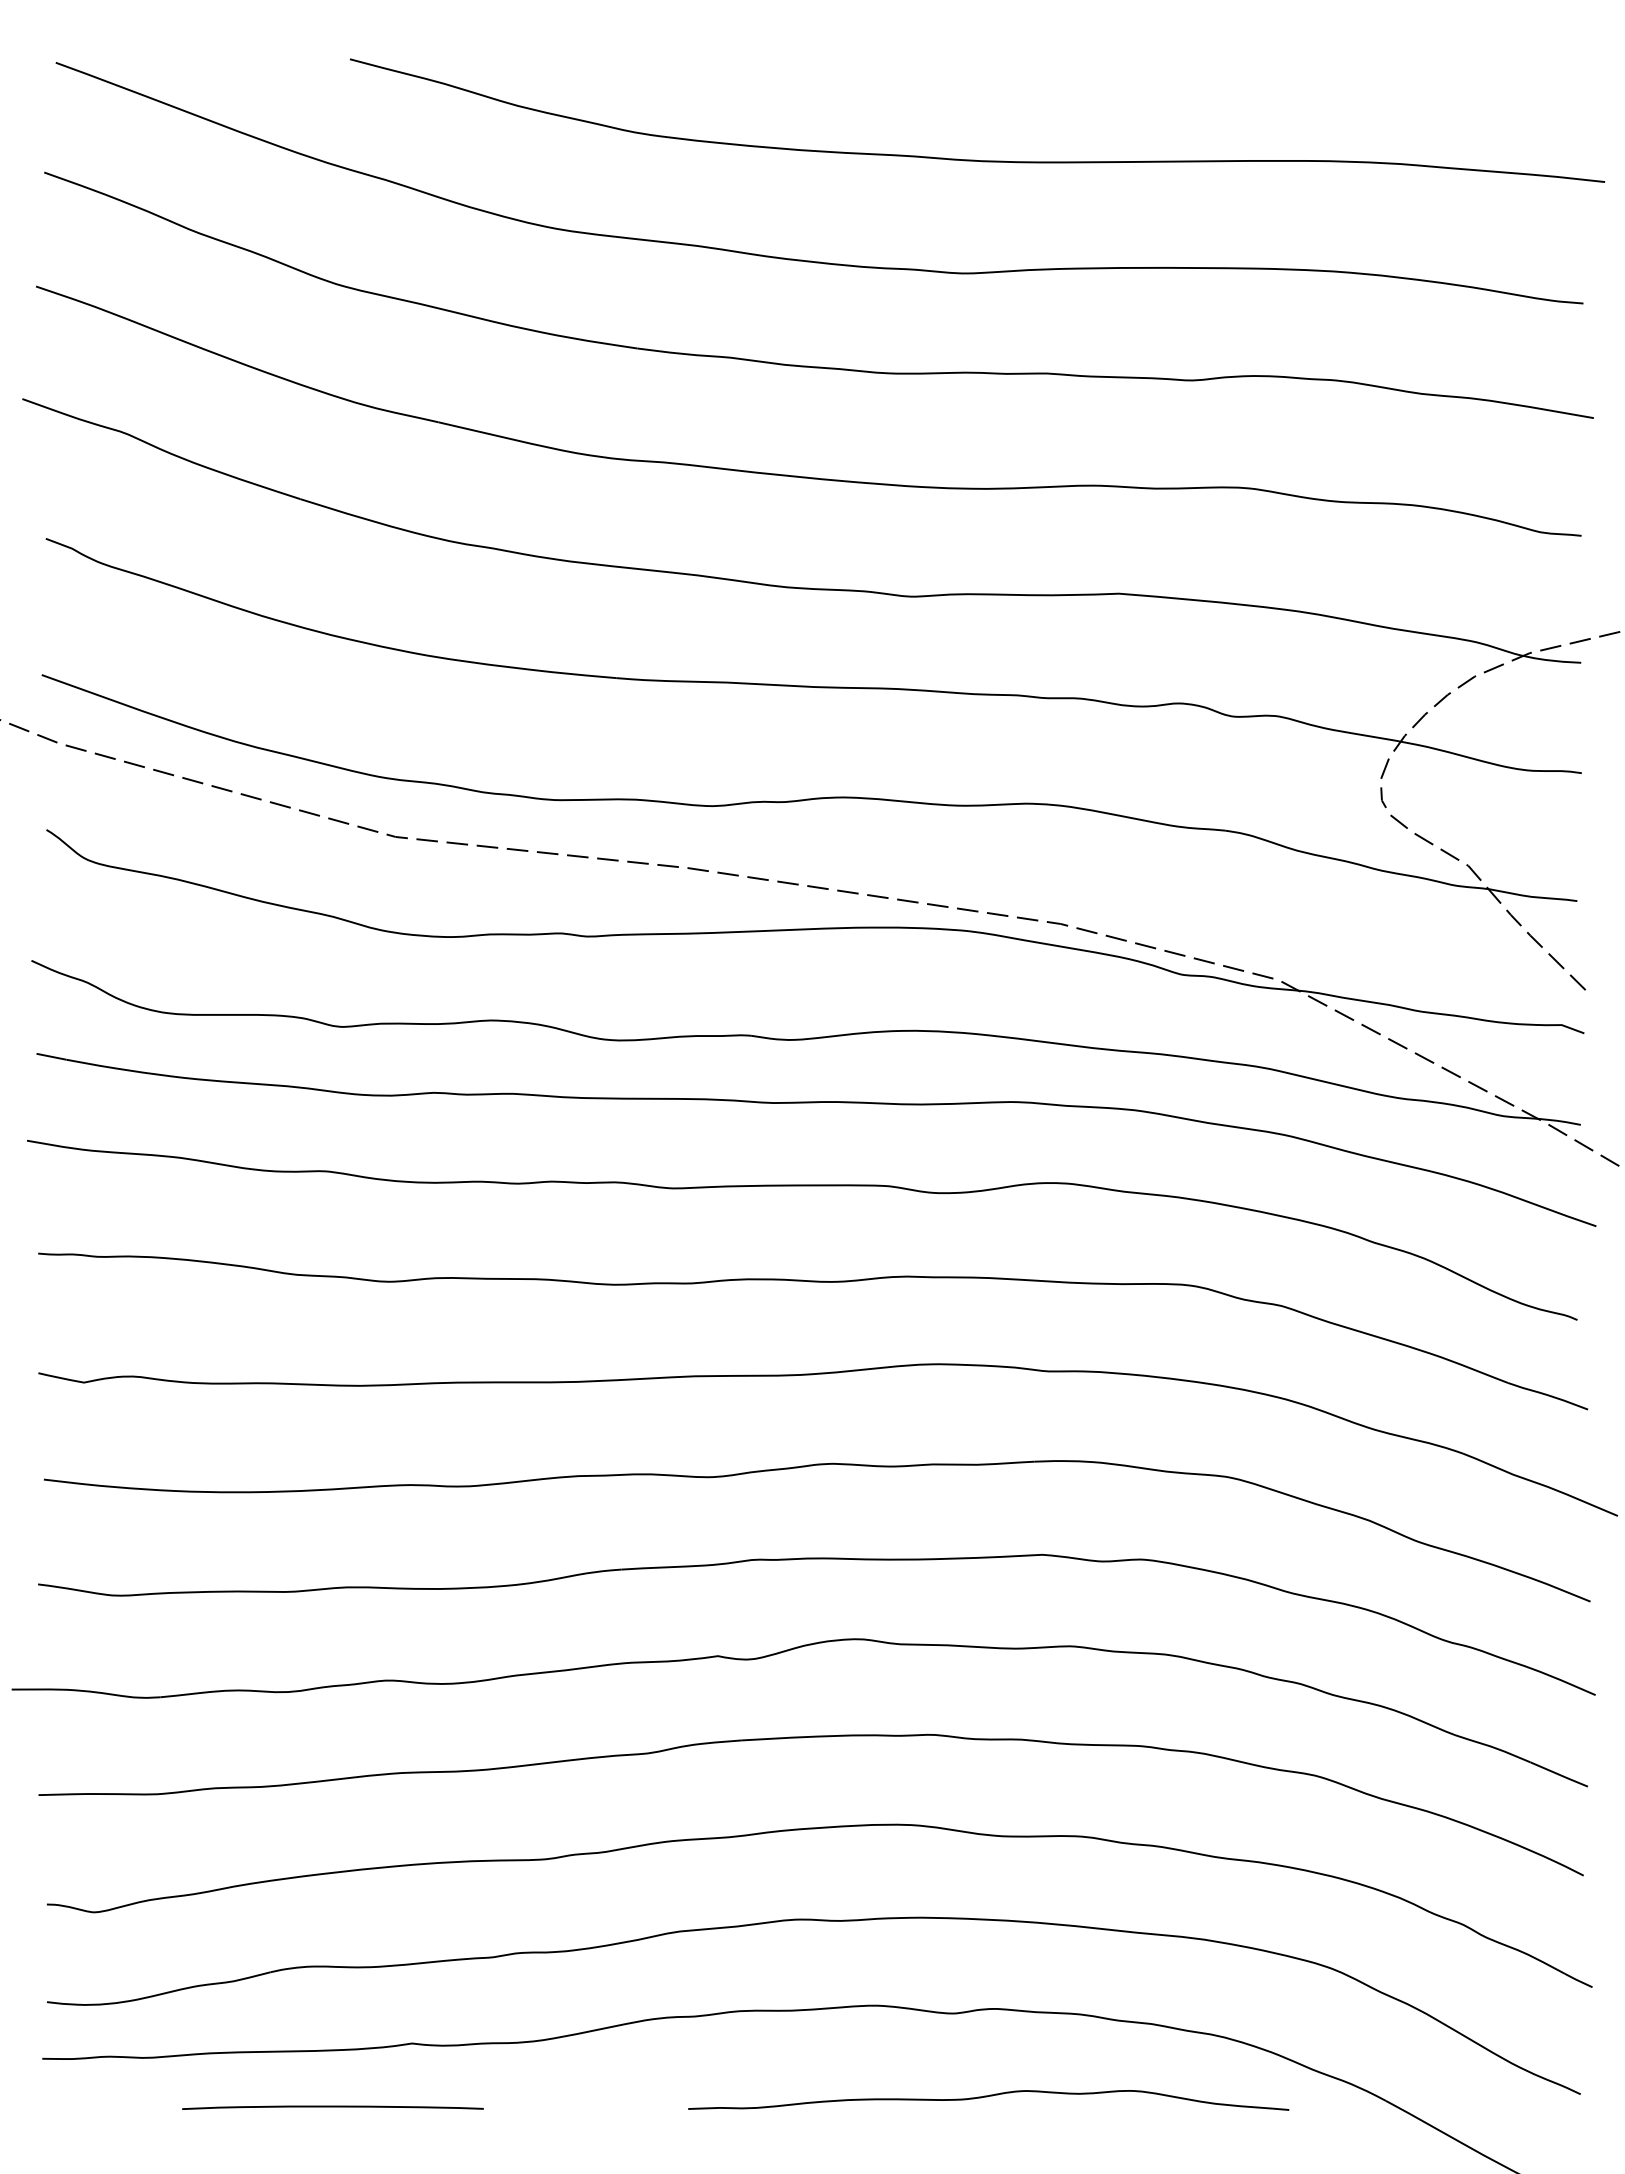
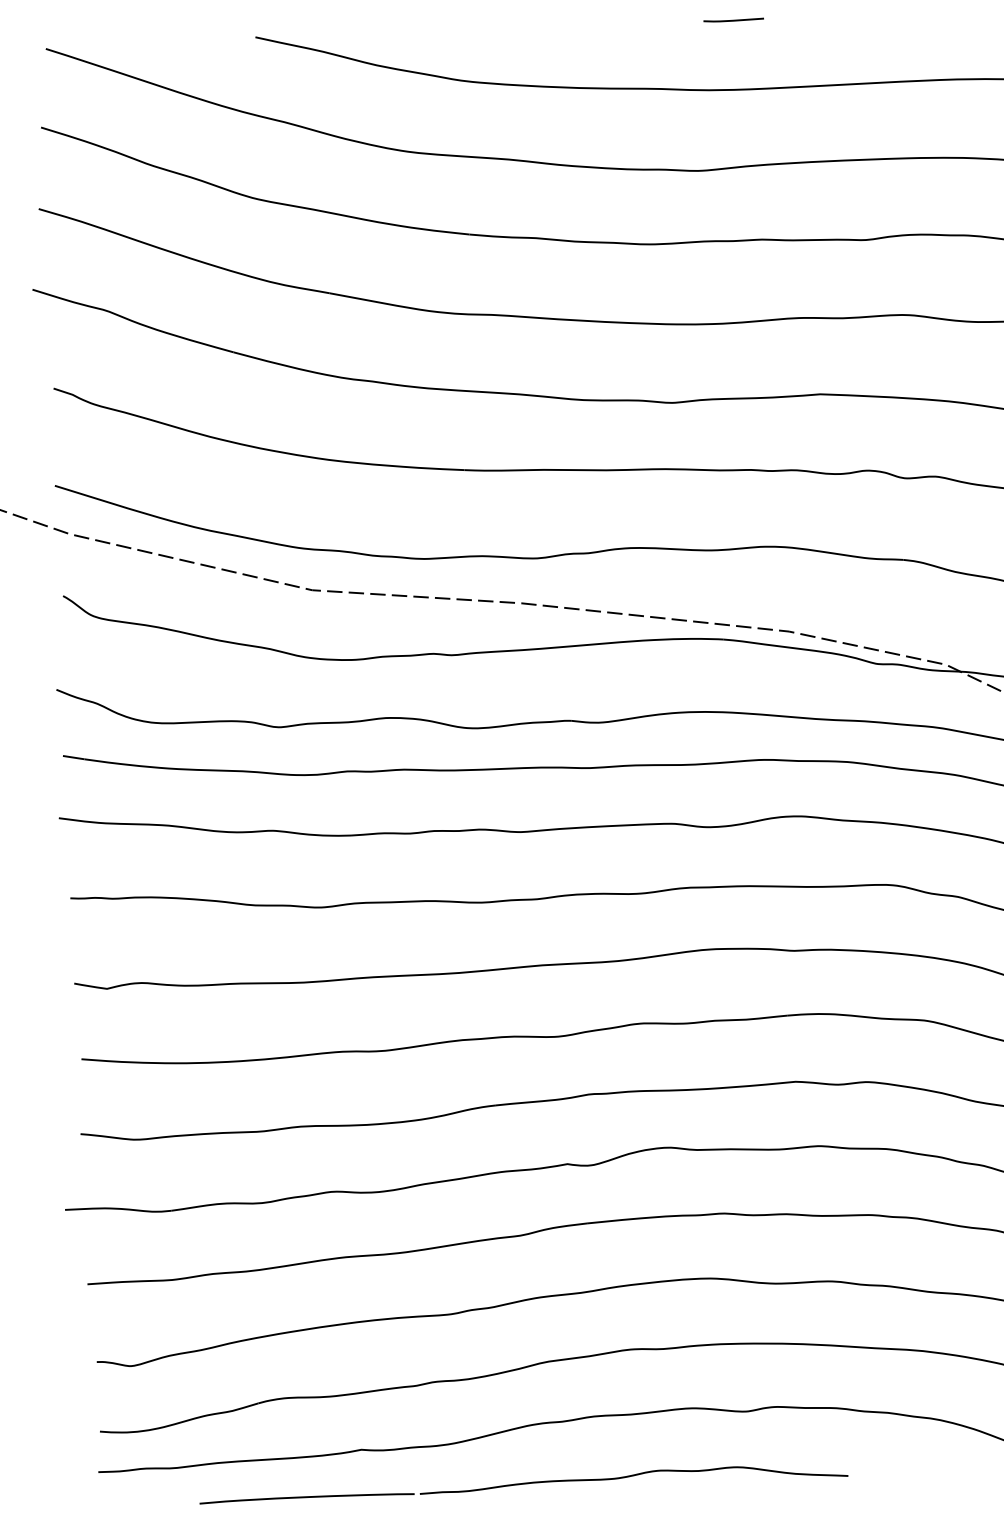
line: (1020, 64) -> (733, 20), added
curve: (987, 2097) -> (632, 1476), moved

